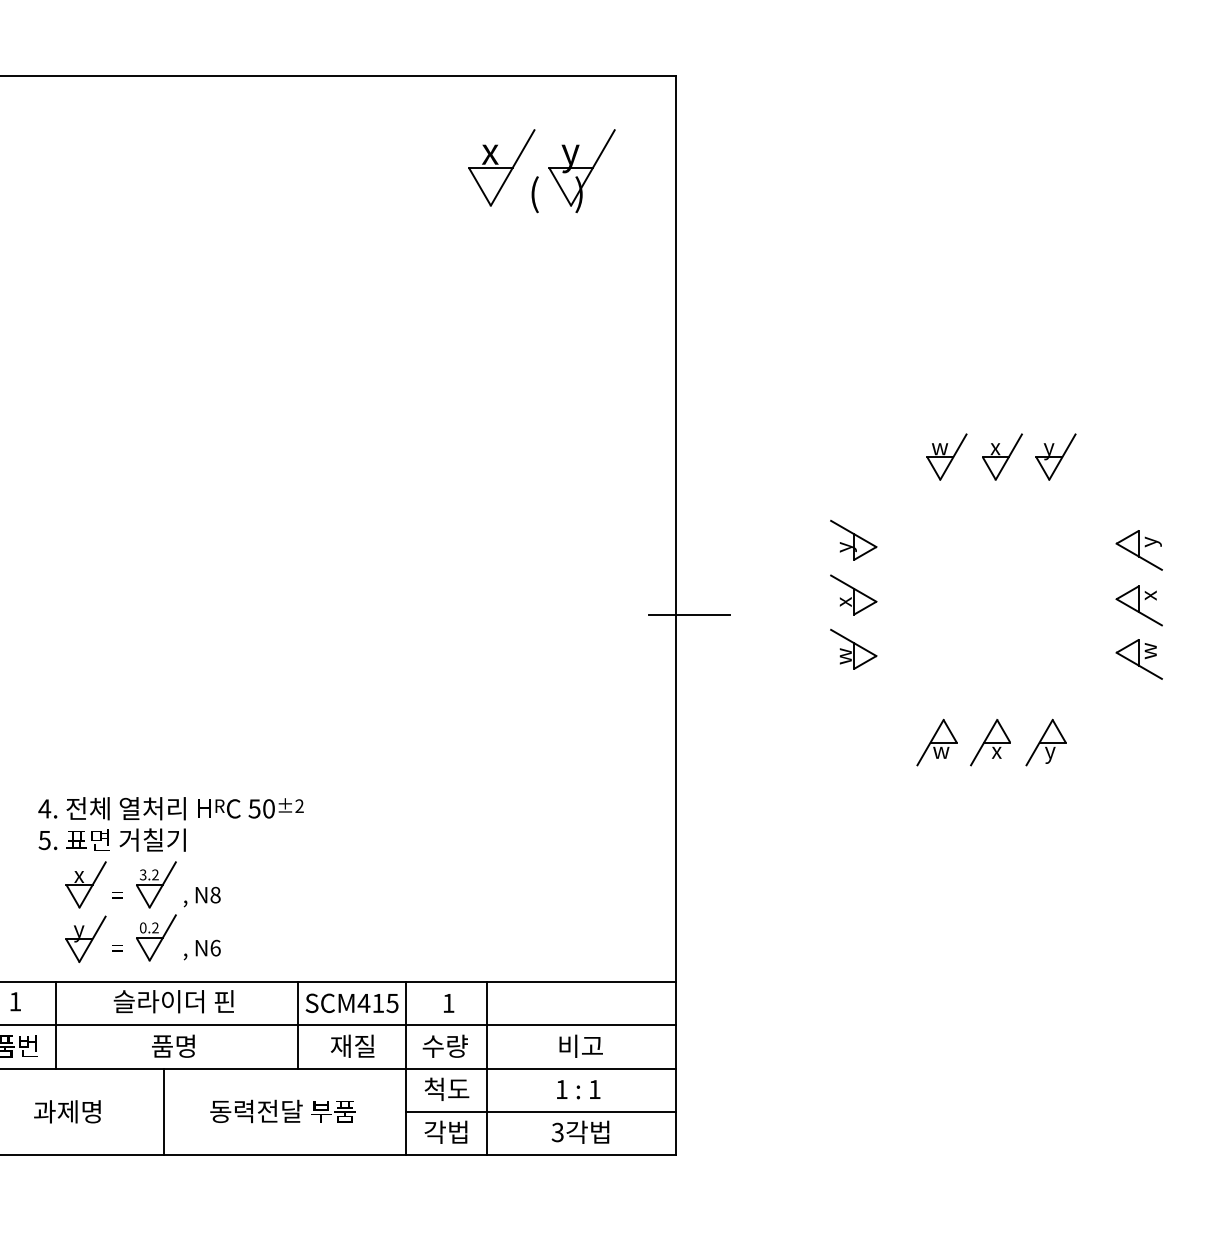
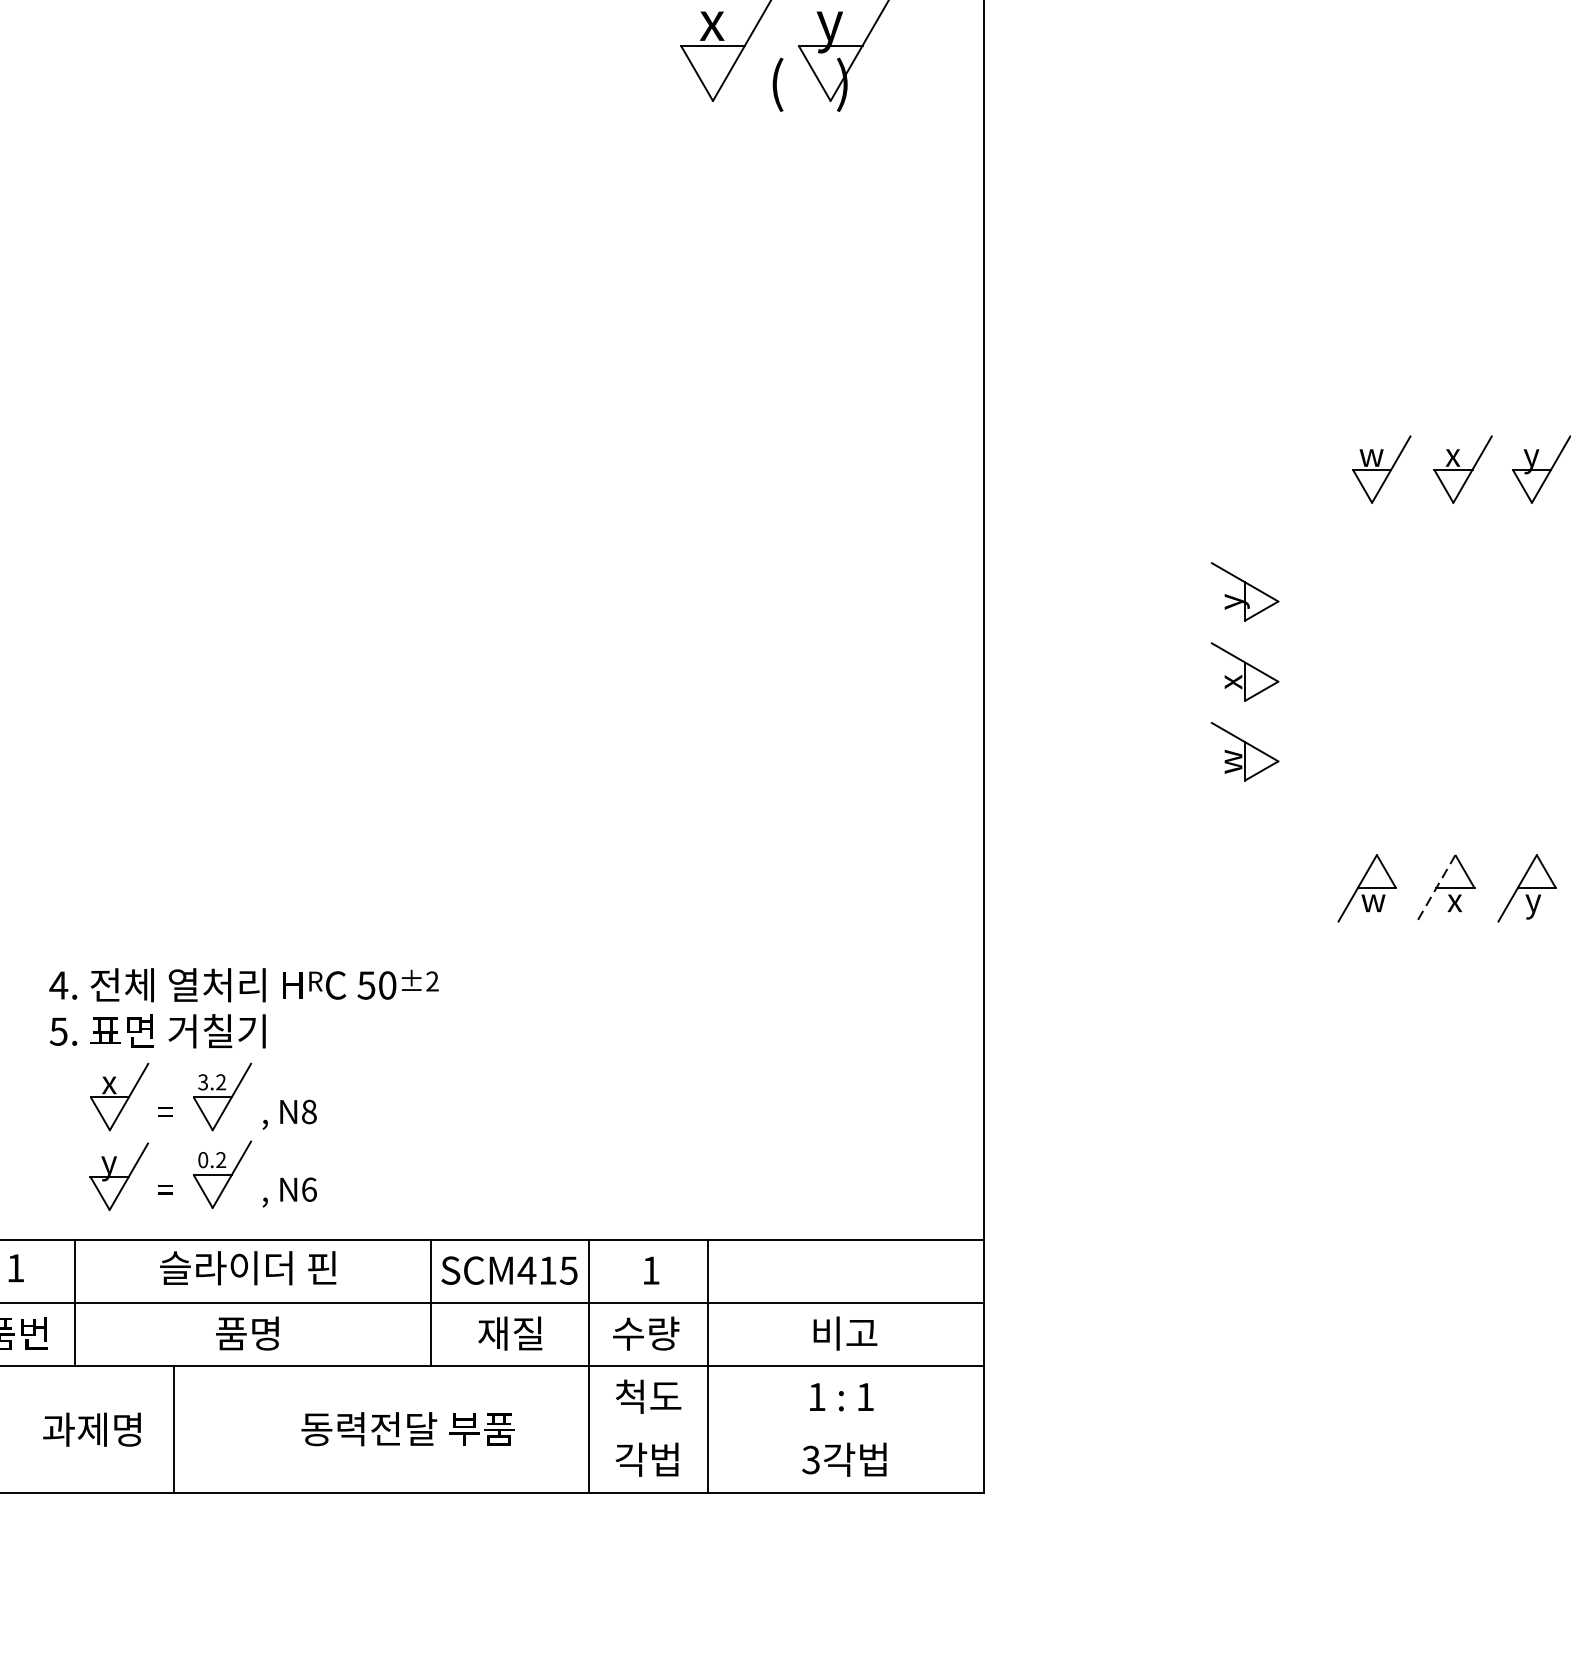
line: (689, 615) -> (1004, 701), removed
line: (983, 743) -> (1435, 889), solid -> dashed
line: (163, 1111) -> (174, 1429), moved
line: (540, 1111) -> (785, 1429), removed

